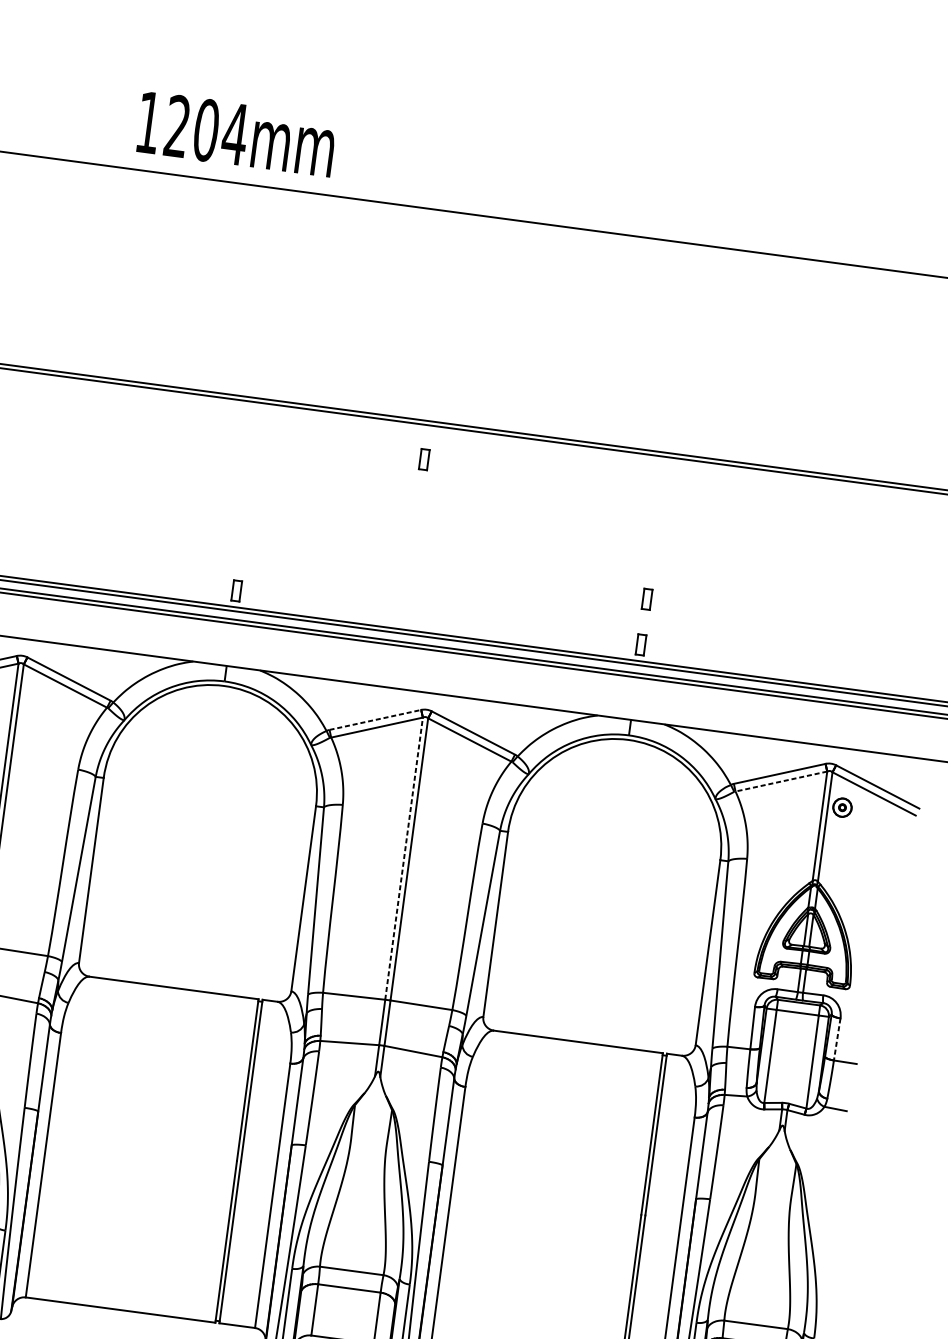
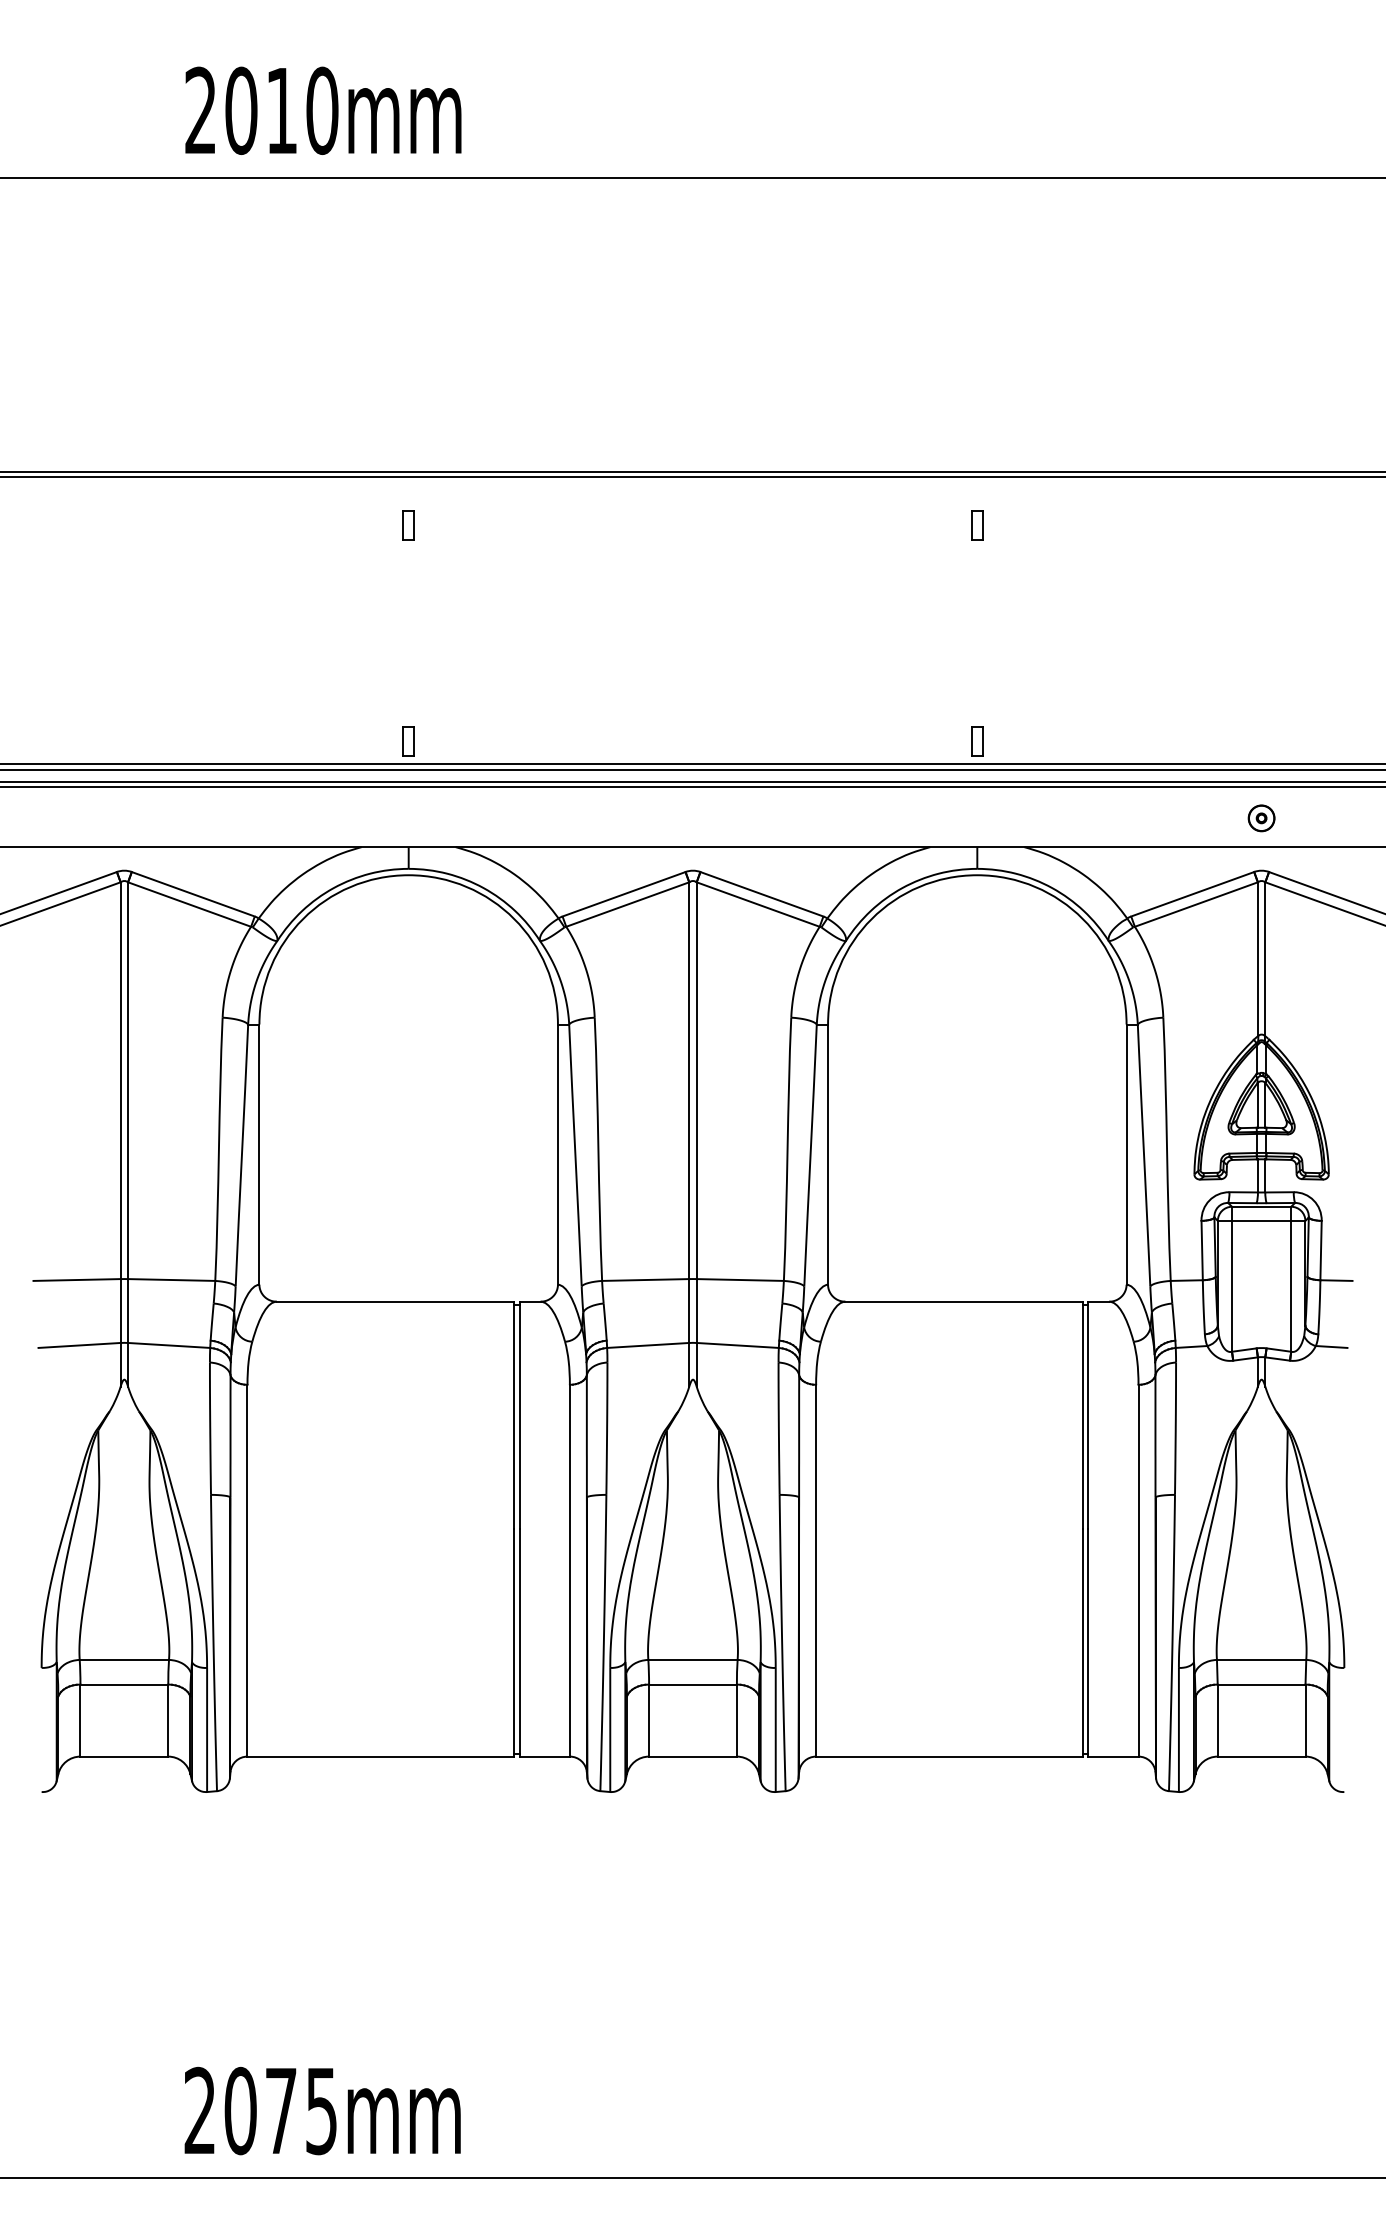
text: (192, 128) -> (262, 110), 1204mm -> 2010mm
part: (424, 459) -> (408, 525), moved
part: (647, 599) -> (977, 525), moved
line: (375, 720) -> (624, 894), dashed -> solid
line: (780, 781) -> (1195, 904), dashed -> solid
part: (842, 807) -> (1261, 818), moved
line: (404, 858) -> (689, 1080), dashed -> solid
line: (837, 1039) -> (1321, 1250), dashed -> solid

